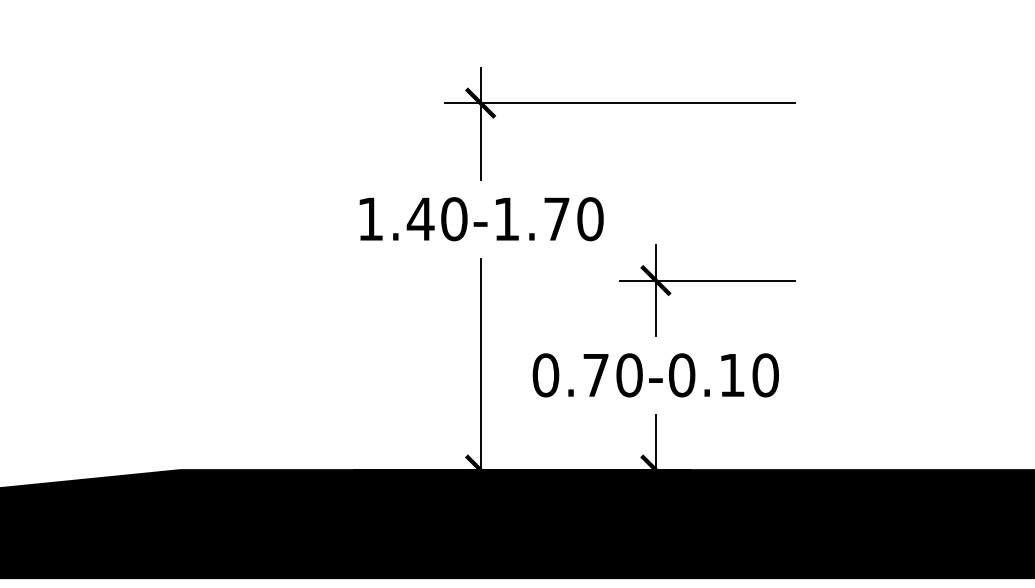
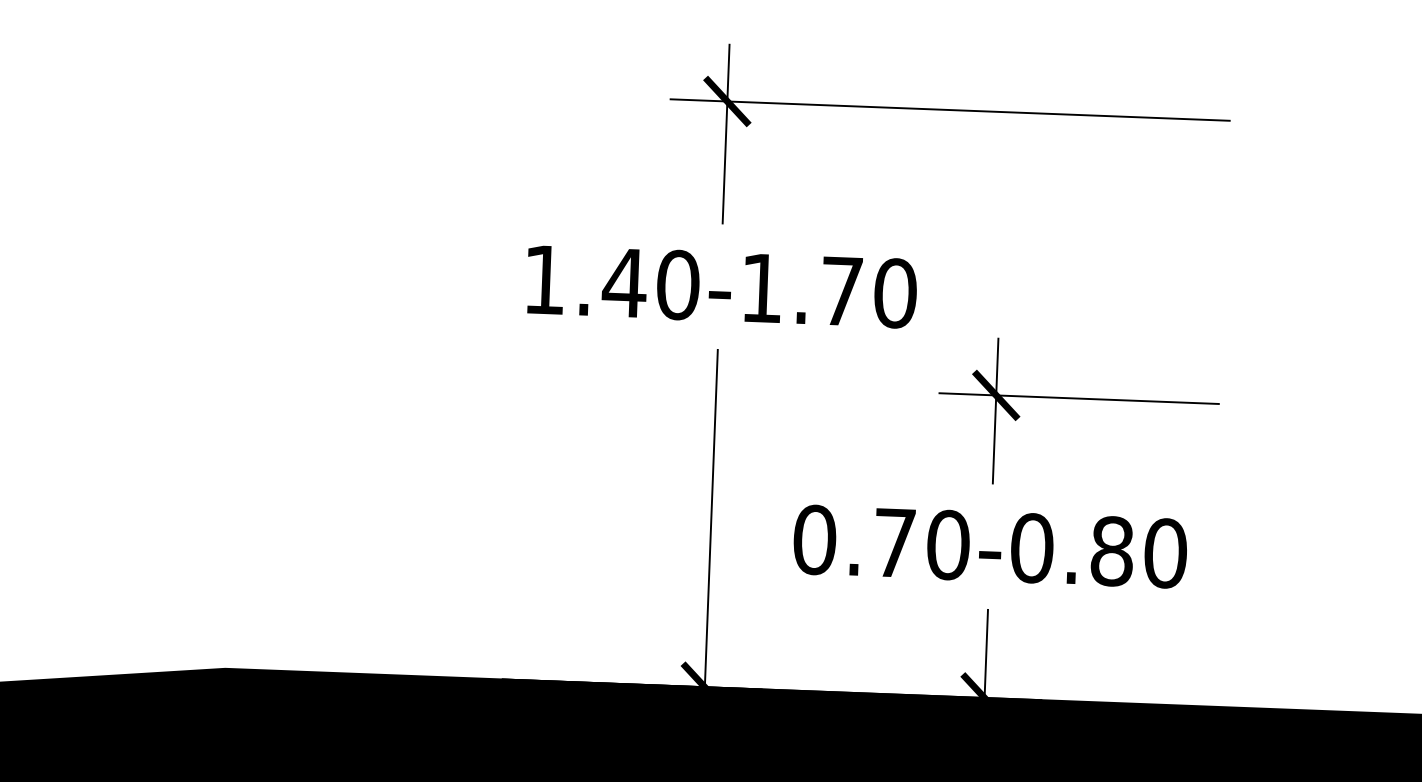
text: (732, 375) -> (1112, 551), 0.70-0.10 -> 0.70-0.80

